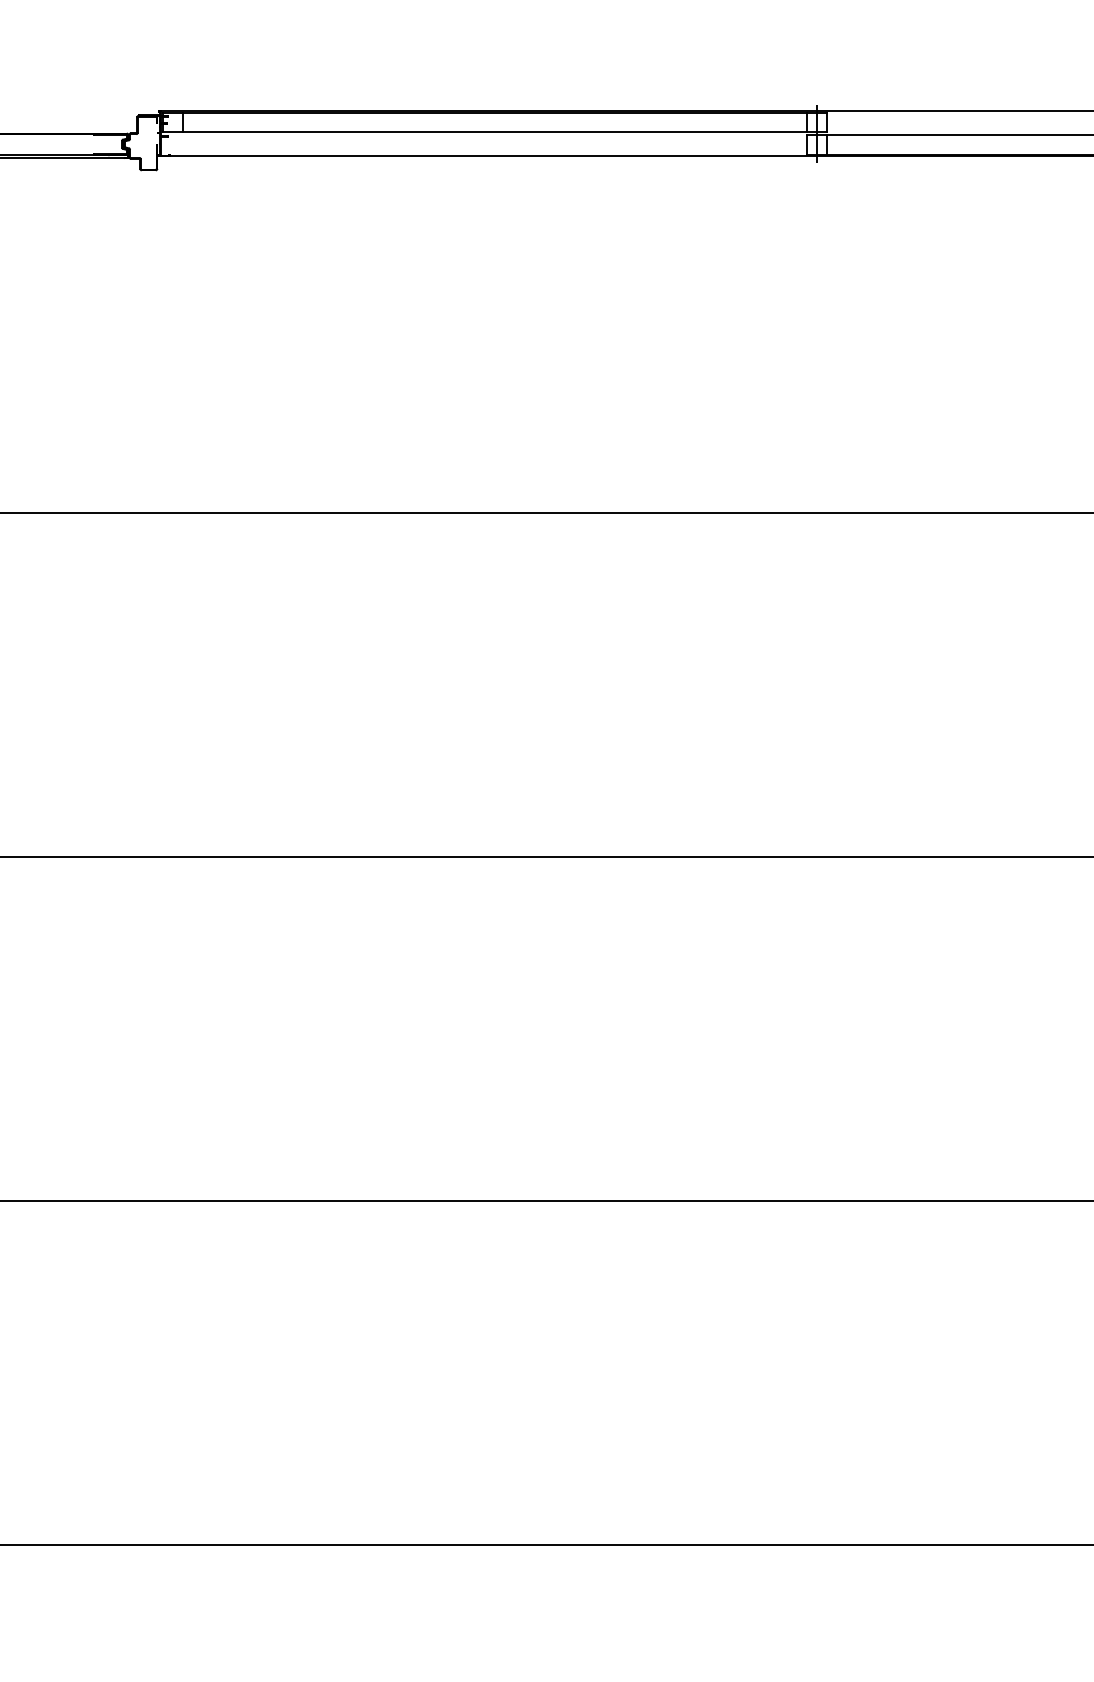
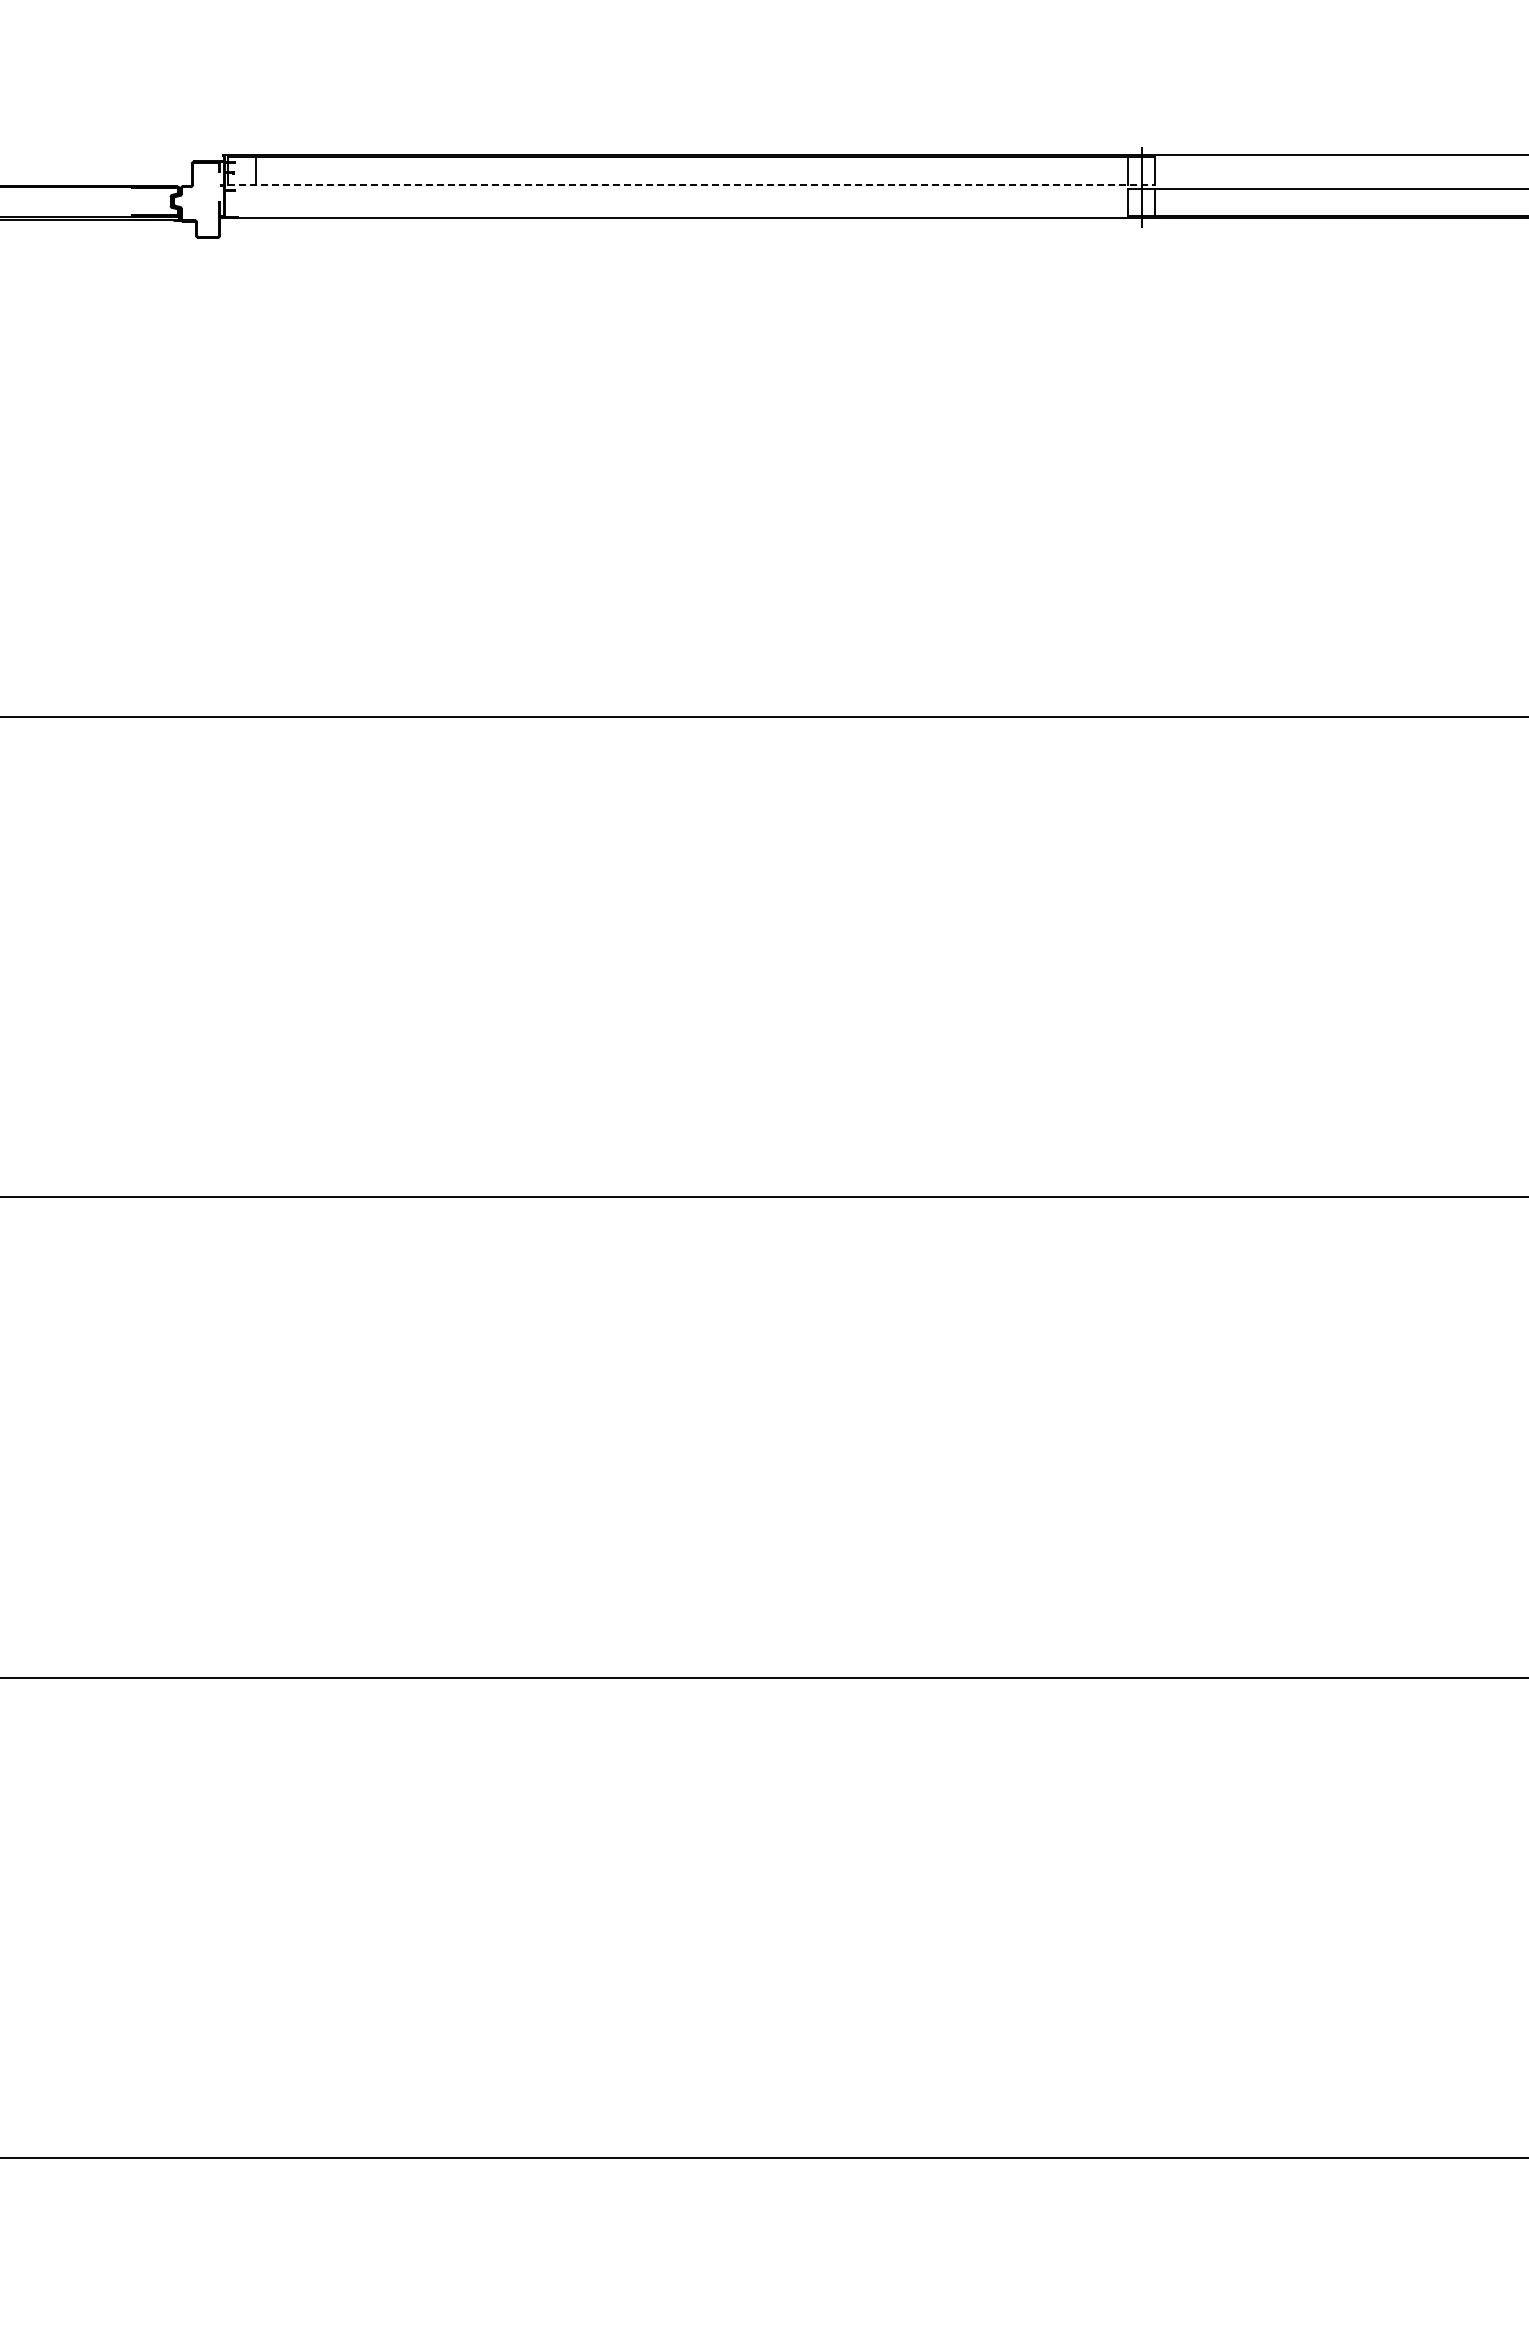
line: (494, 132) -> (691, 184), solid -> dashed

